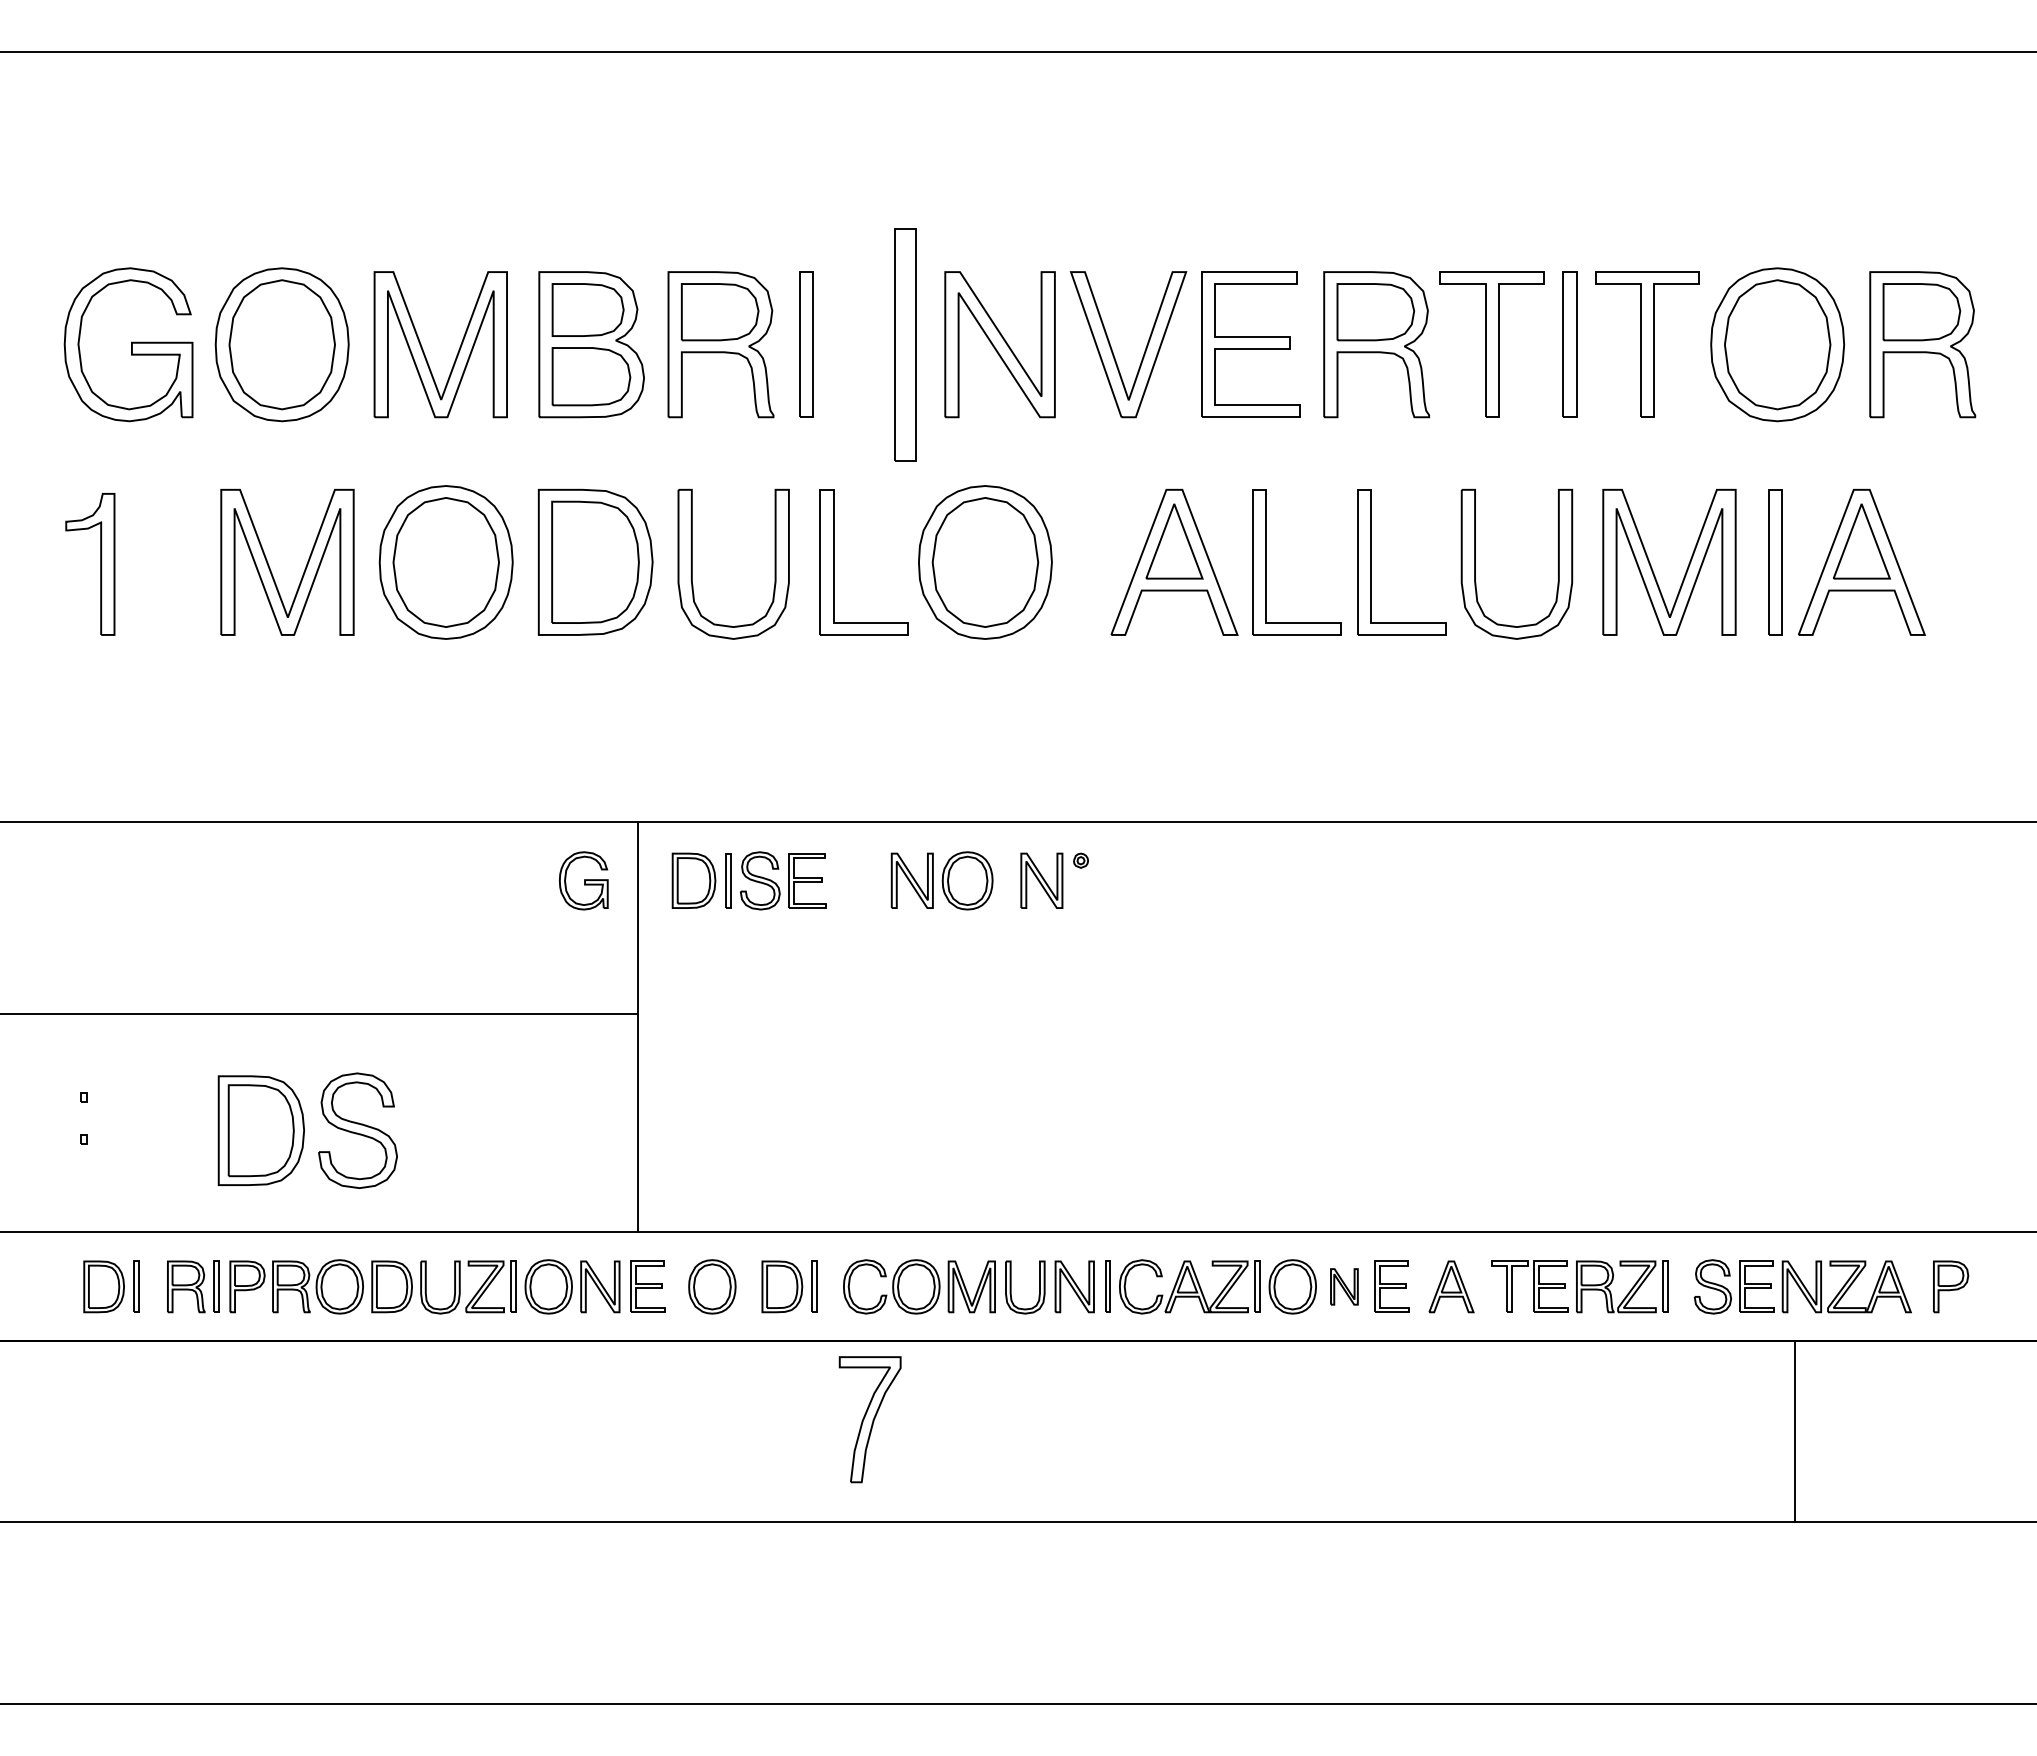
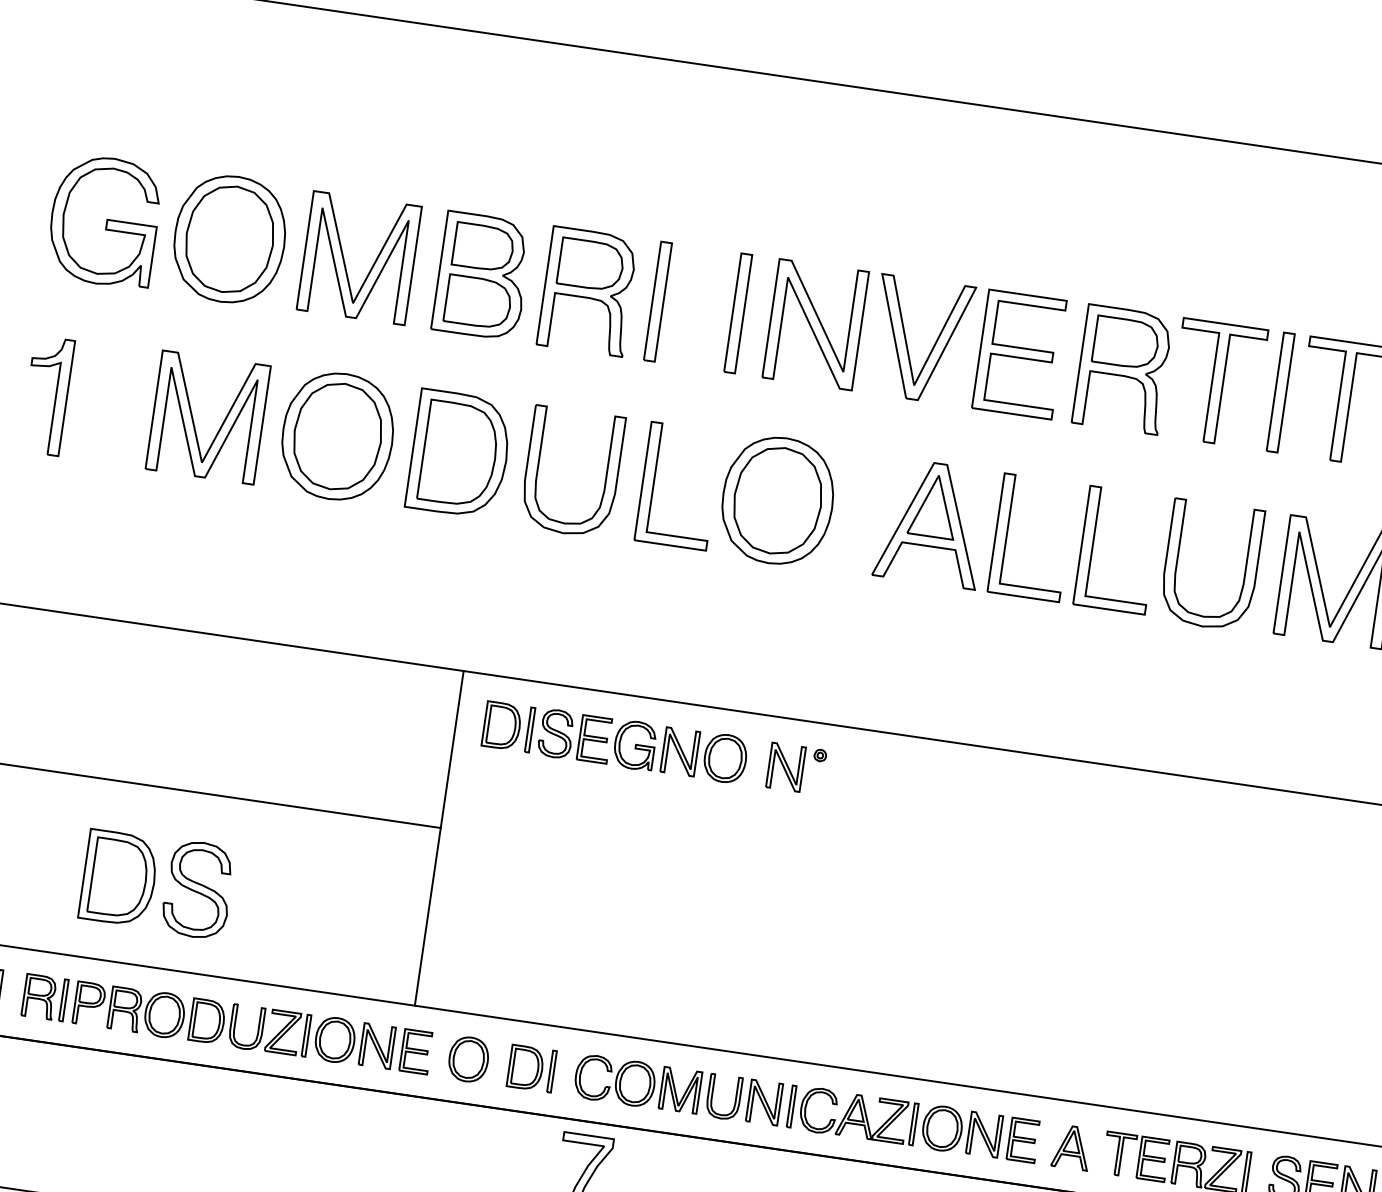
part: (904, 344) -> (737, 313), size x0.62
part: (583, 880) -> (634, 744), moved
part: (1344, 1286) -> (984, 1134), size x1.43

